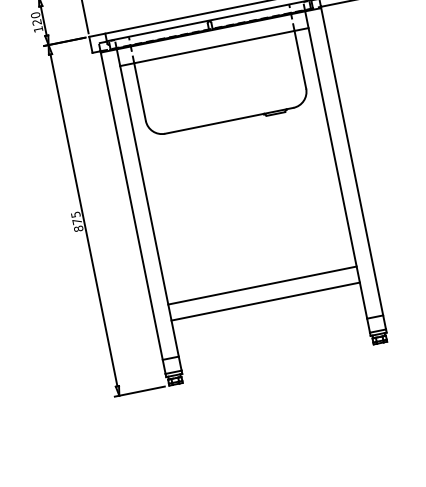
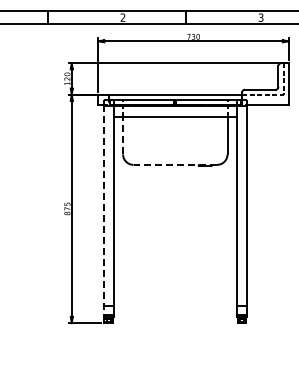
line: (140, 91) -> (123, 135), solid -> dashed
line: (229, 120) -> (175, 164), solid -> dashed
line: (133, 213) -> (103, 210), solid -> dashed
line: (261, 286) -> (174, 272), removed
line: (264, 301) -> (174, 282), removed

